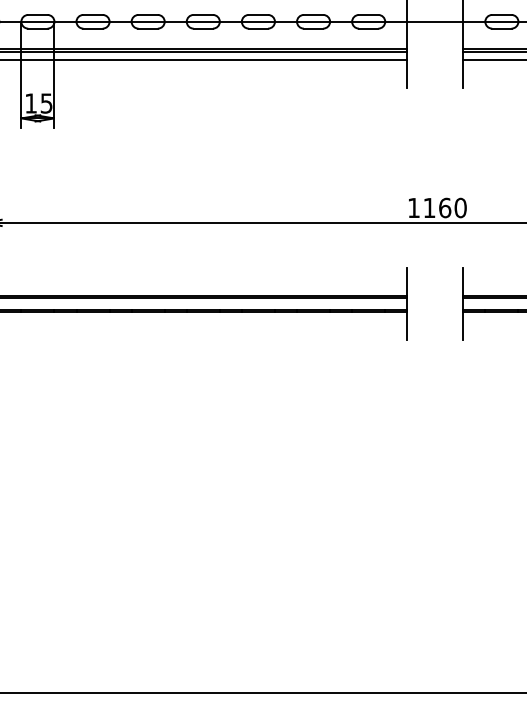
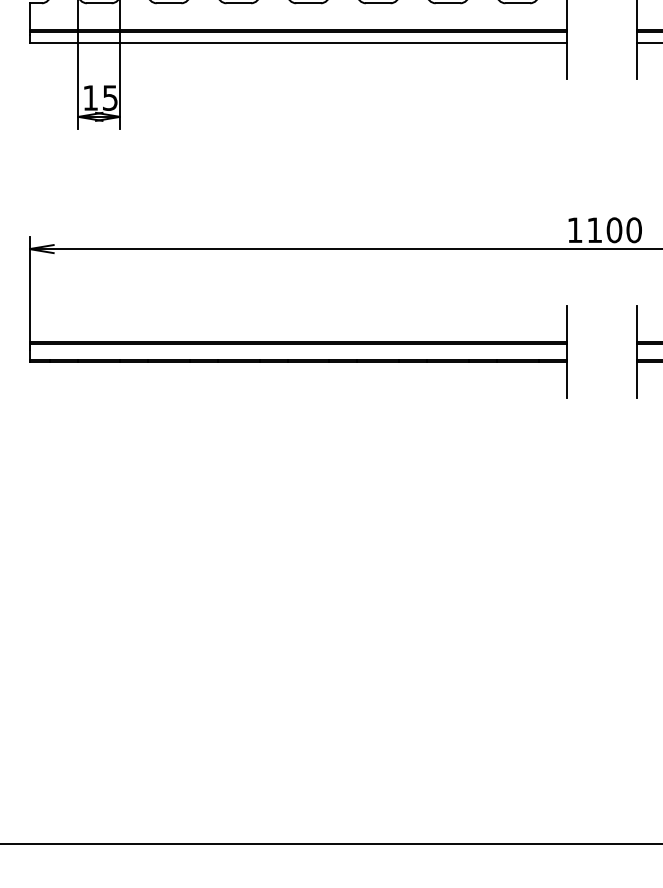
text: (445, 207) -> (614, 229), 1160 -> 1100

